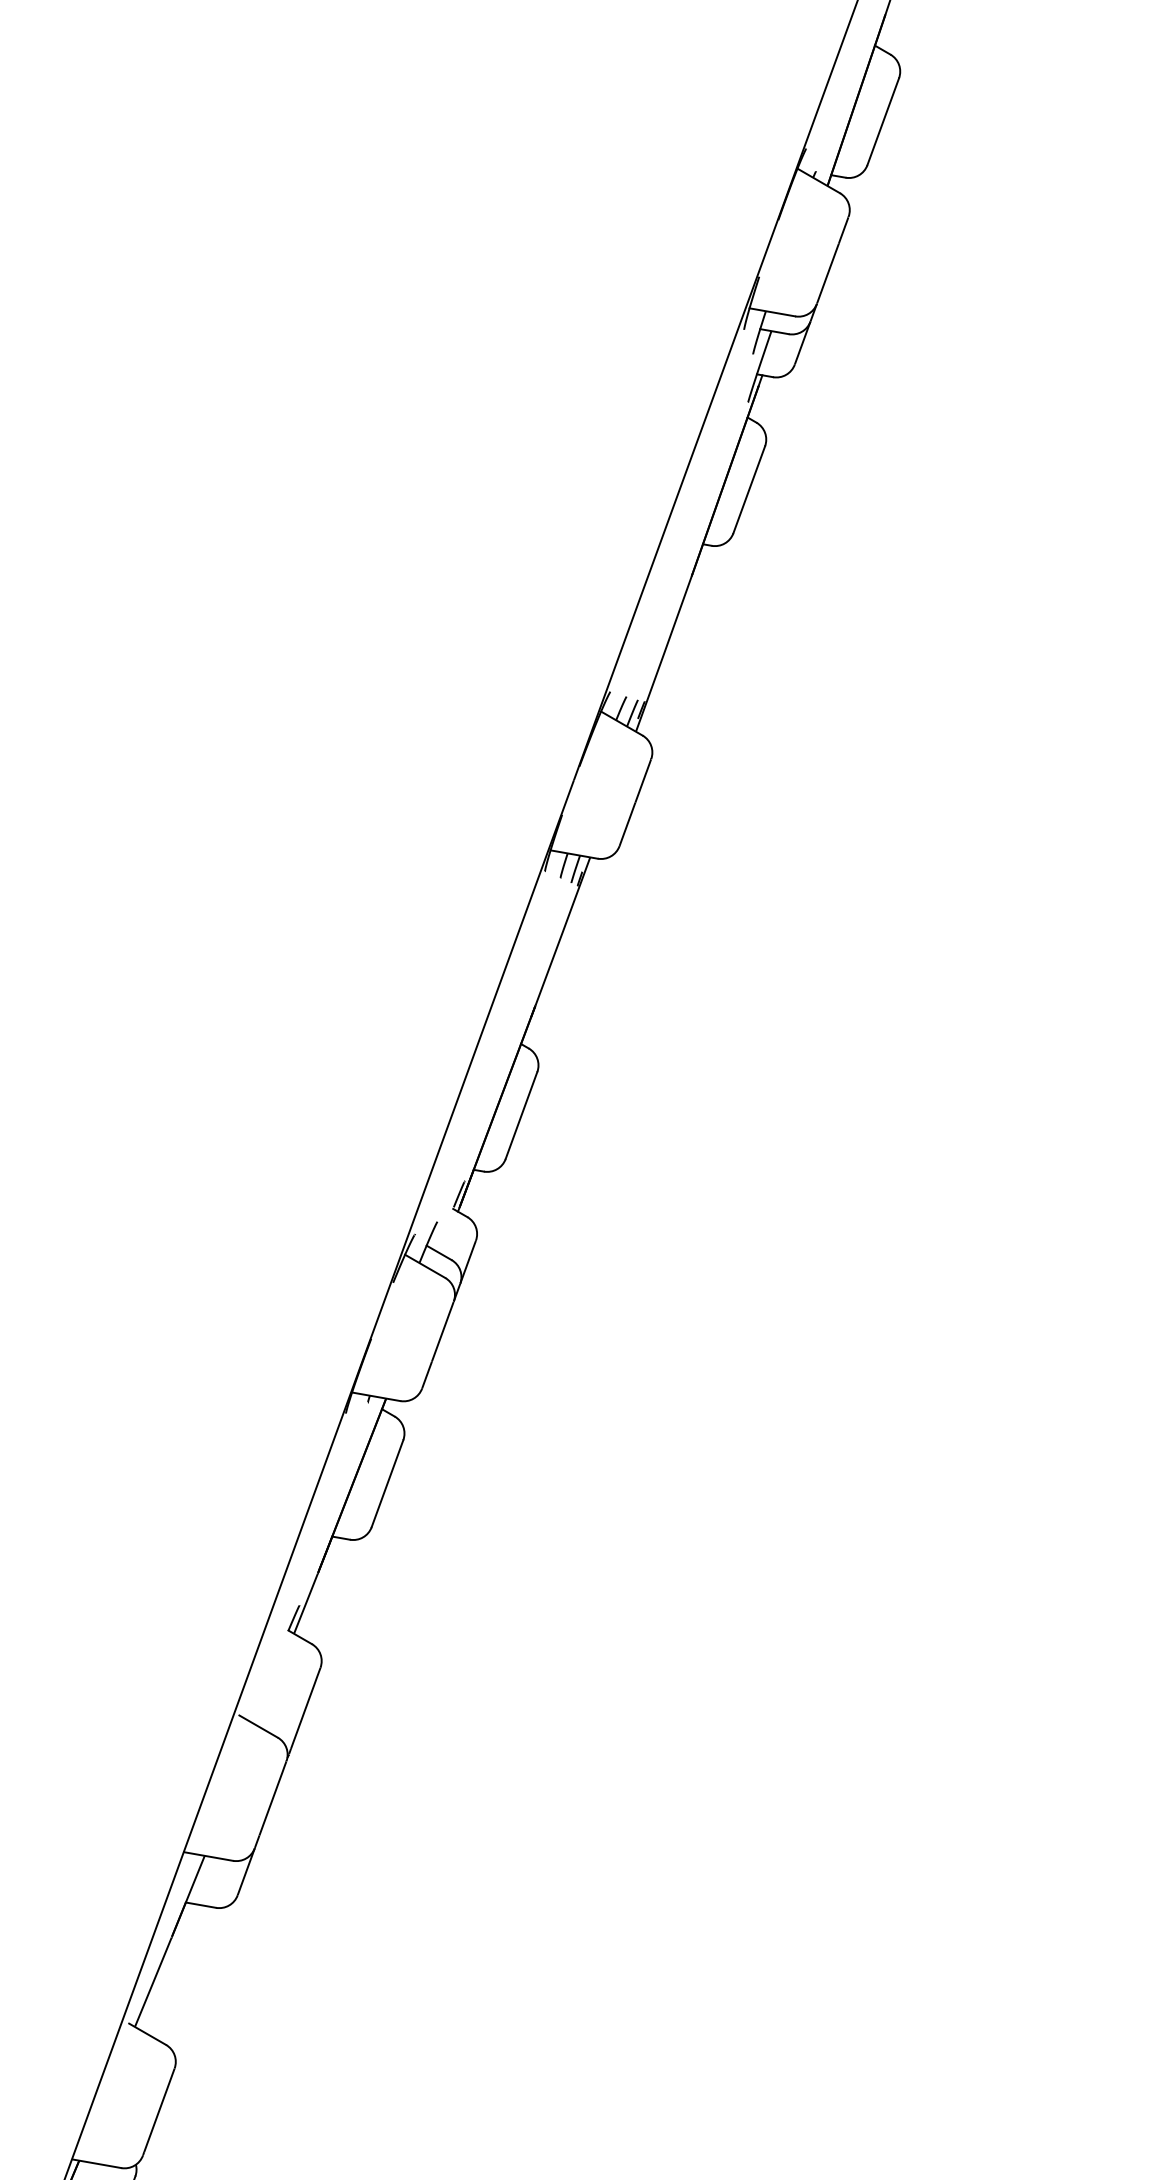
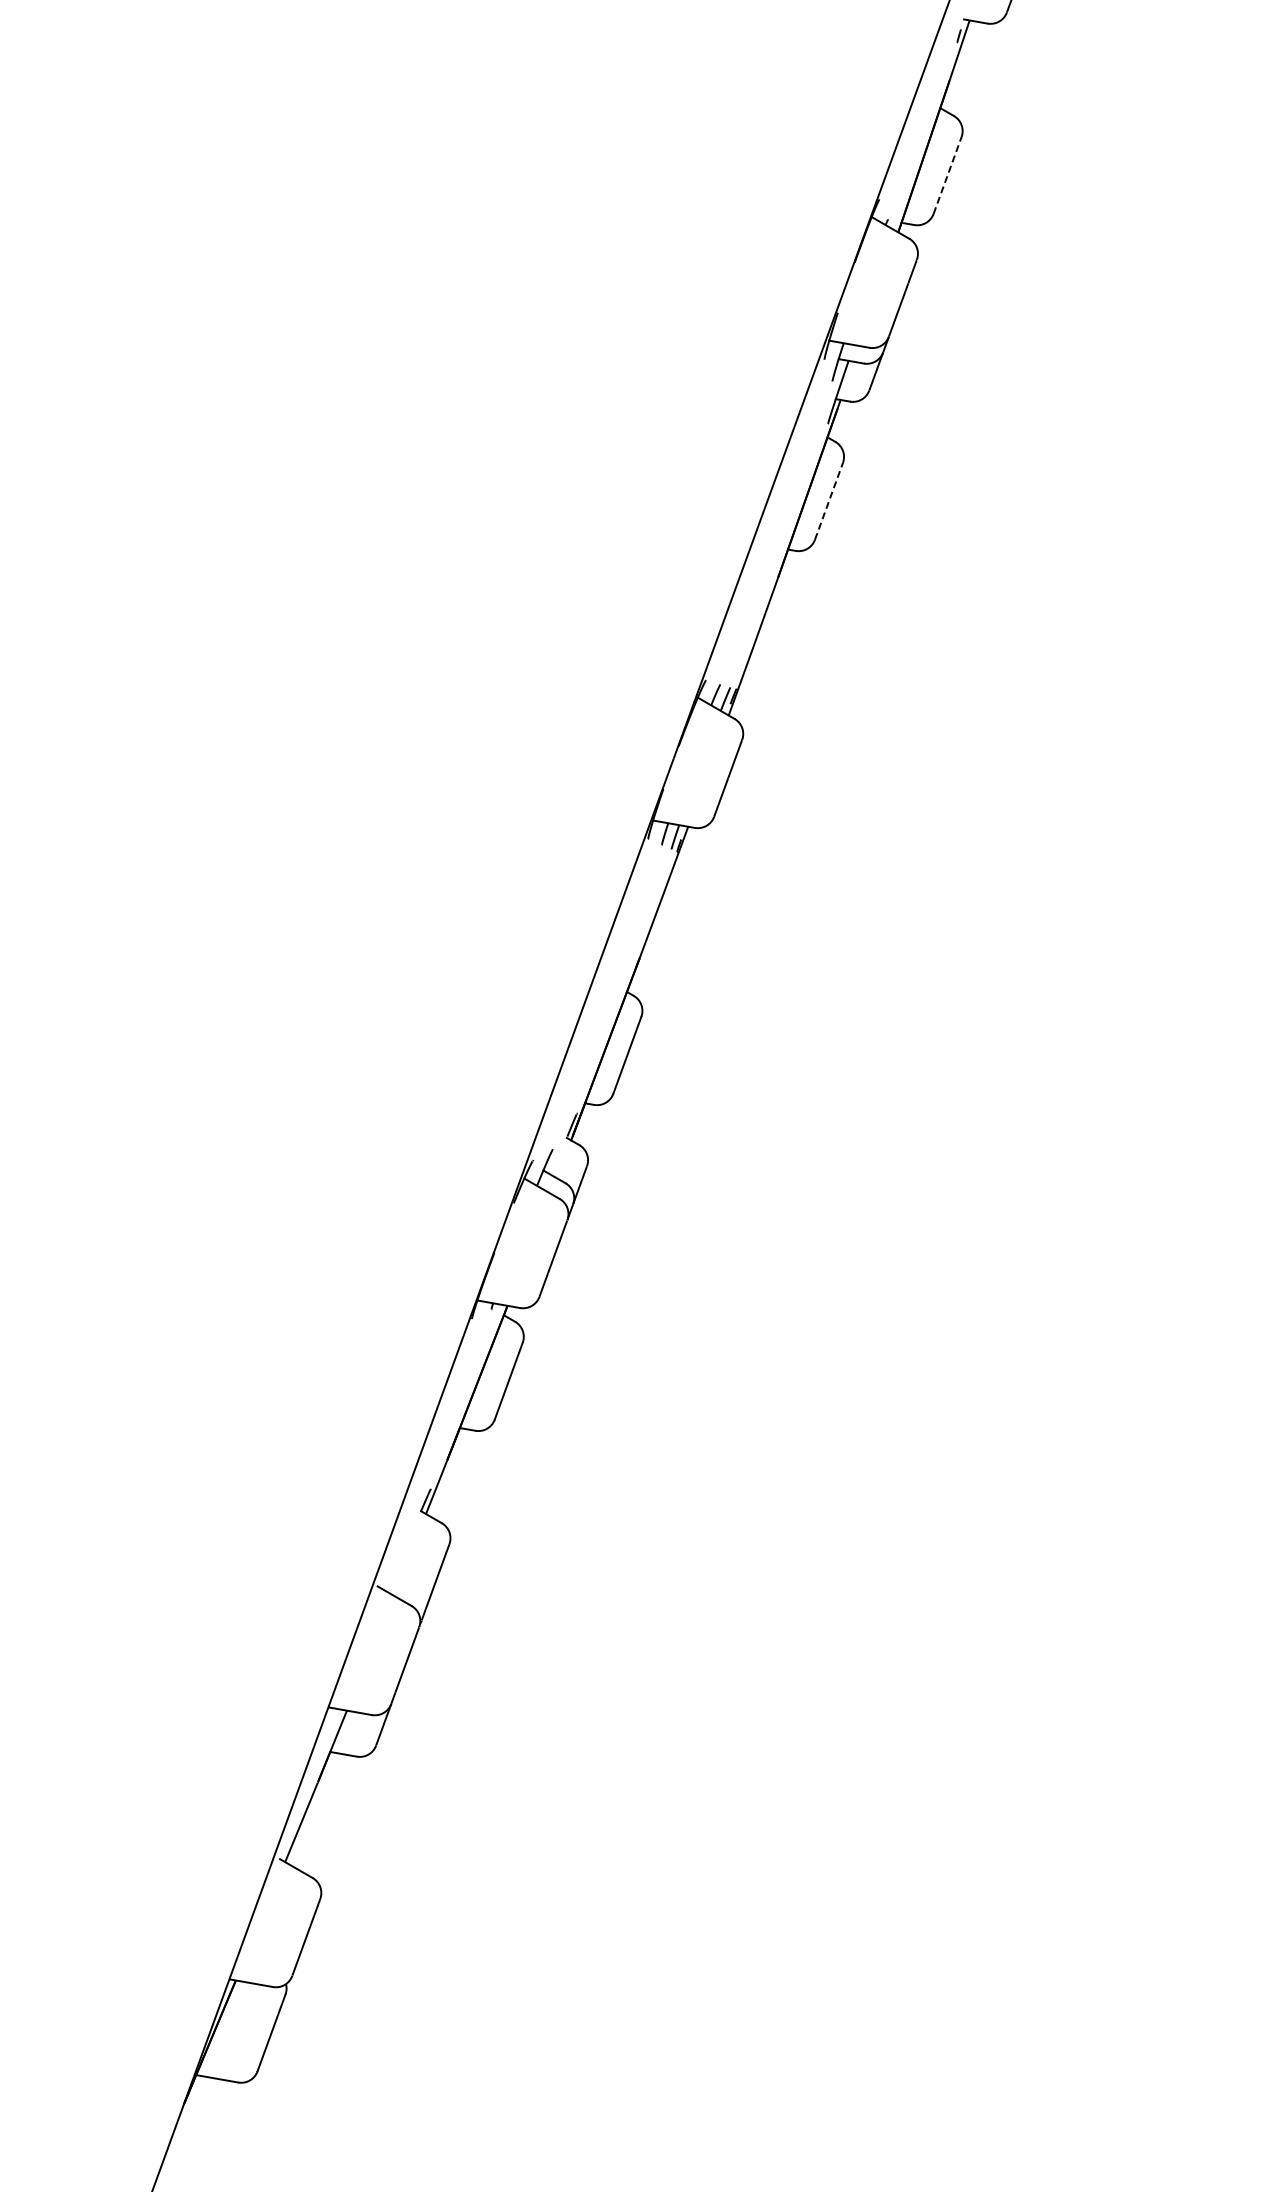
line: (883, 121) -> (947, 175), solid -> dashed
line: (749, 489) -> (829, 501), solid -> dashed

